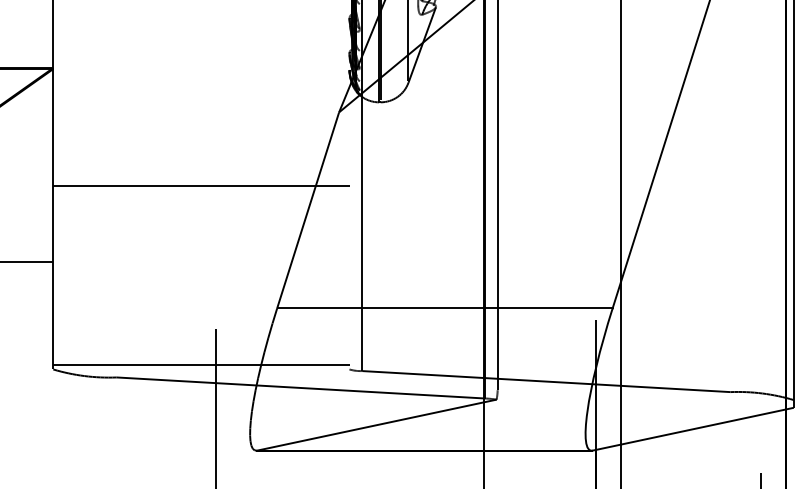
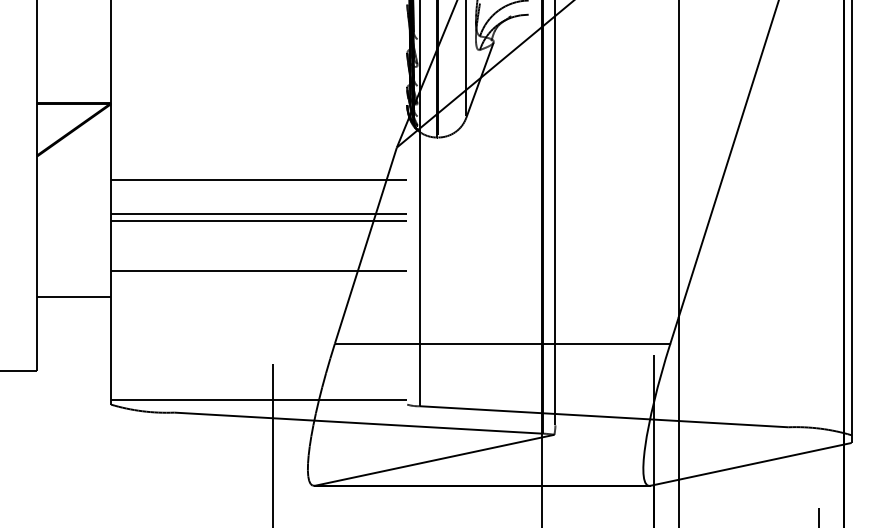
line: (201, 145) -> (259, 180), added
line: (201, 178) -> (259, 213), added
line: (201, 235) -> (259, 270), added

